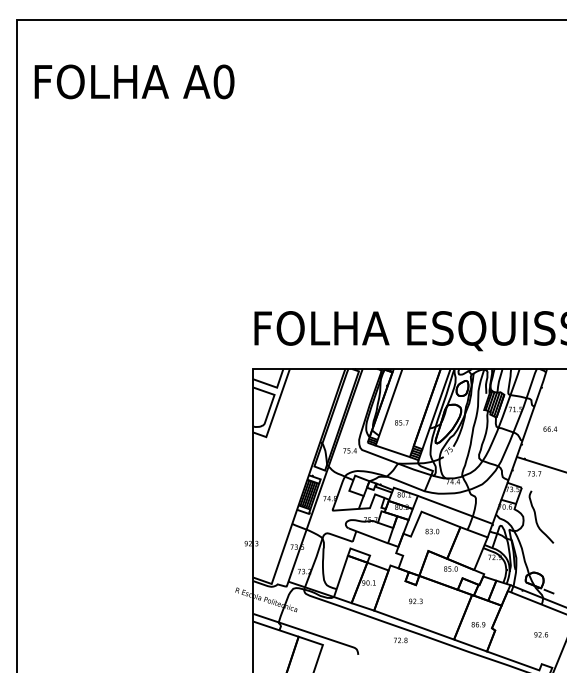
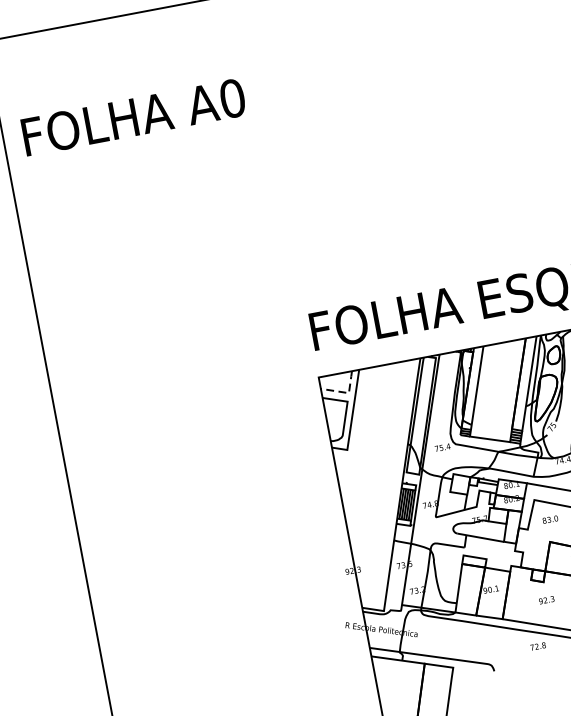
text: (134, 81) -> (133, 116), moved
line: (275, 387) -> (347, 393), solid -> dashed
part: (401, 422) -> (493, 405), removed

